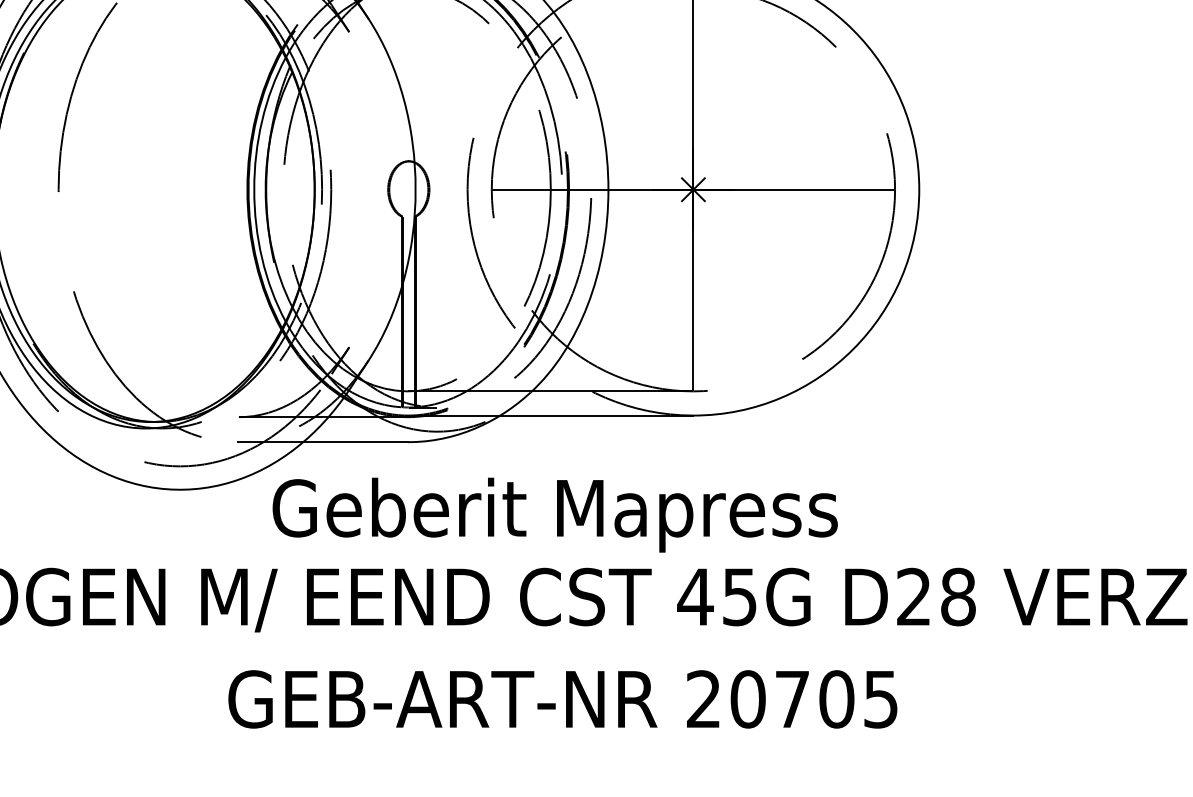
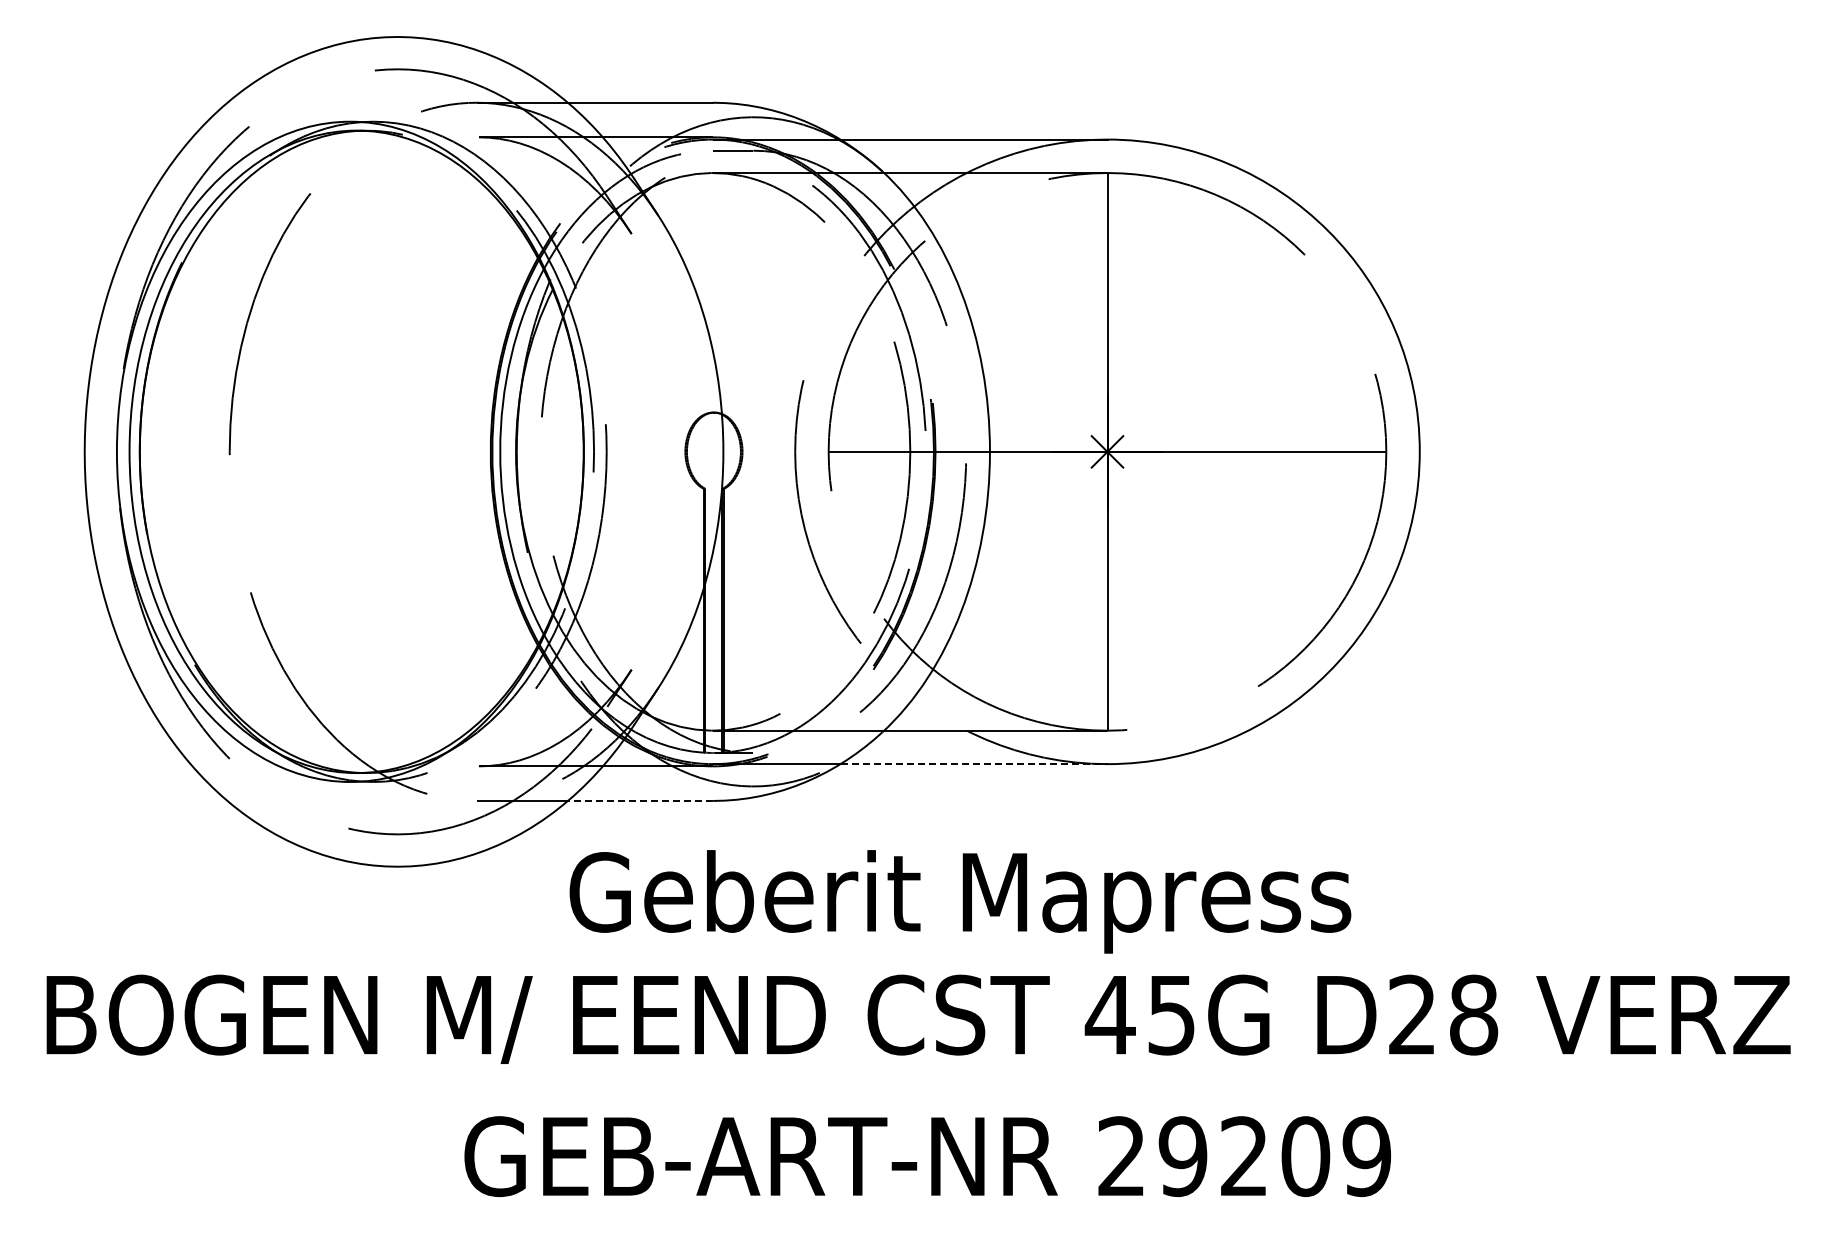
line: (597, 415) -> (974, 764), solid -> dashed
line: (355, 441) -> (640, 800), solid -> dashed
text: (555, 514) -> (960, 901), moved
text: (814, 699) -> (1274, 1156), 20705 -> 29209

